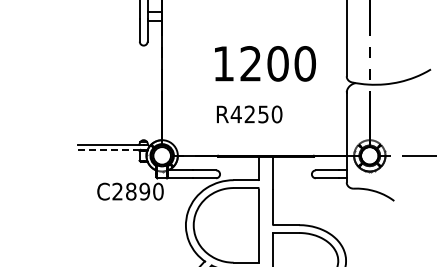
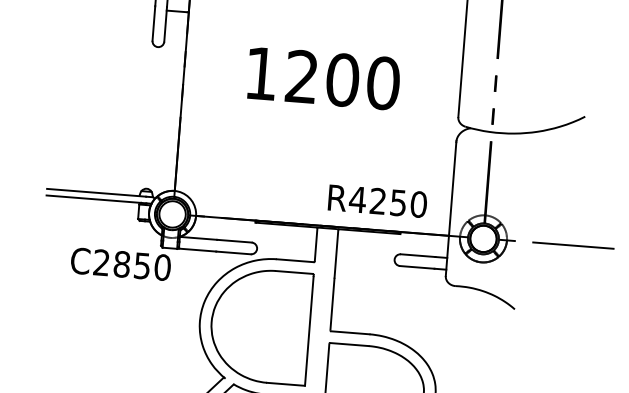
text: (265, 63) -> (323, 78), moved
text: (249, 114) -> (377, 201), moved
line: (109, 149) -> (94, 198), dashed -> solid
text: (144, 191) -> (141, 265), C2890 -> C2850

